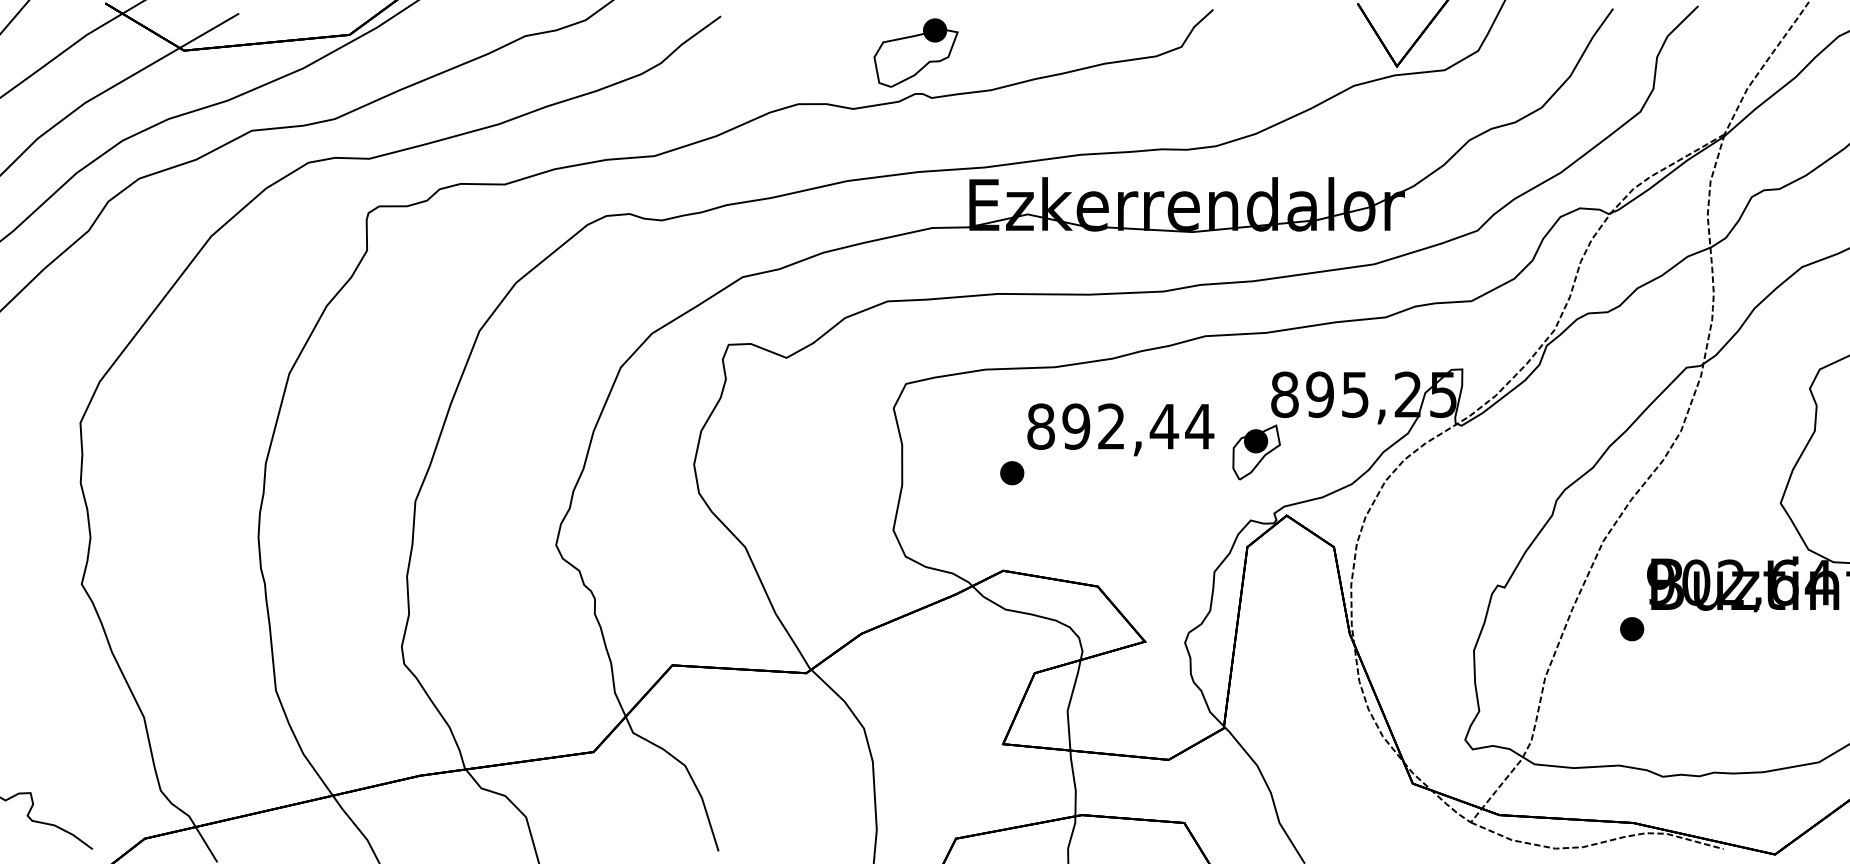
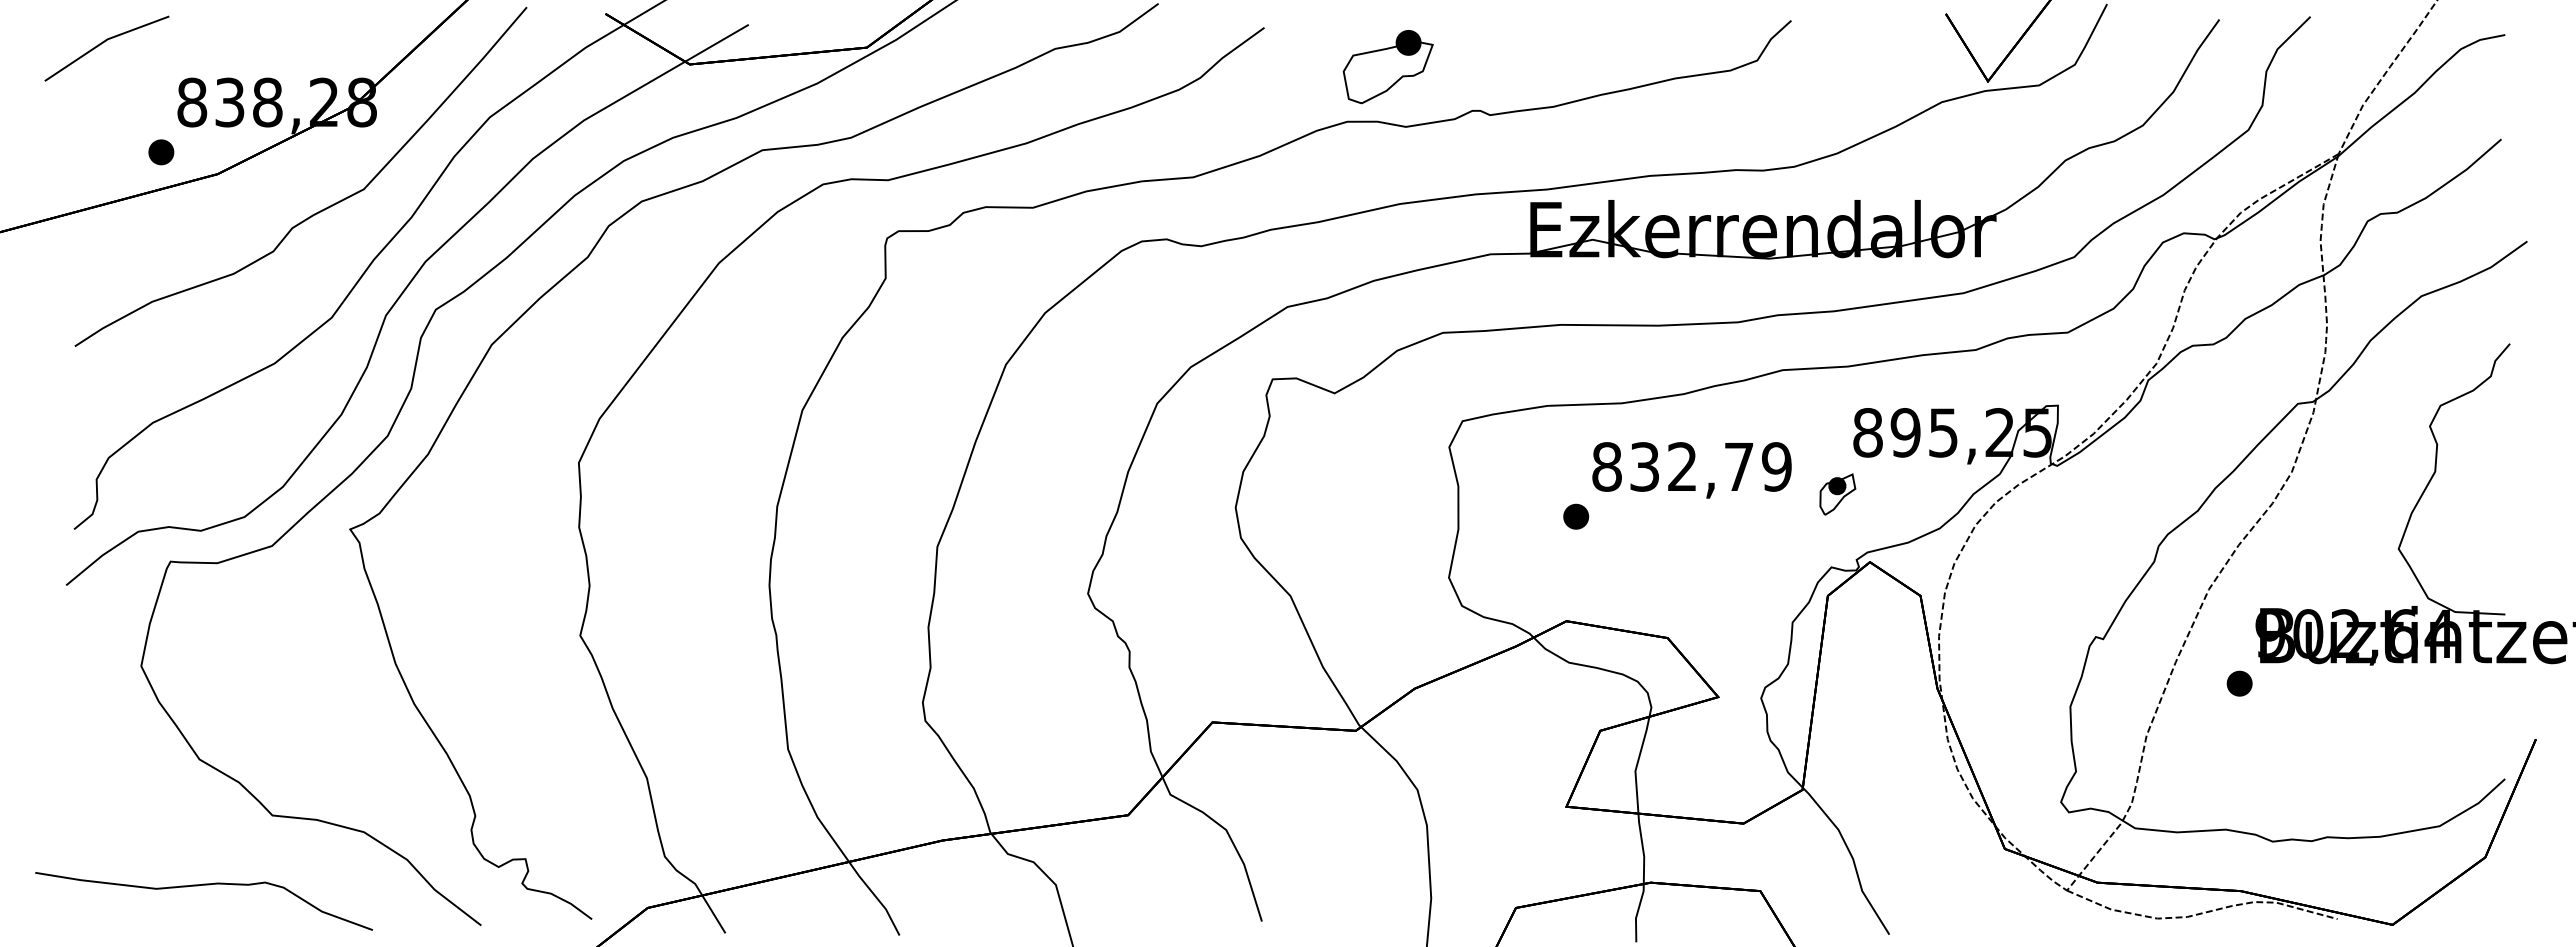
part: (915, 53) -> (1387, 67), moved
text: (1137, 426) -> (1710, 466), 892,44 -> 832,79
part: (1256, 452) -> (1837, 494), size x0.7

